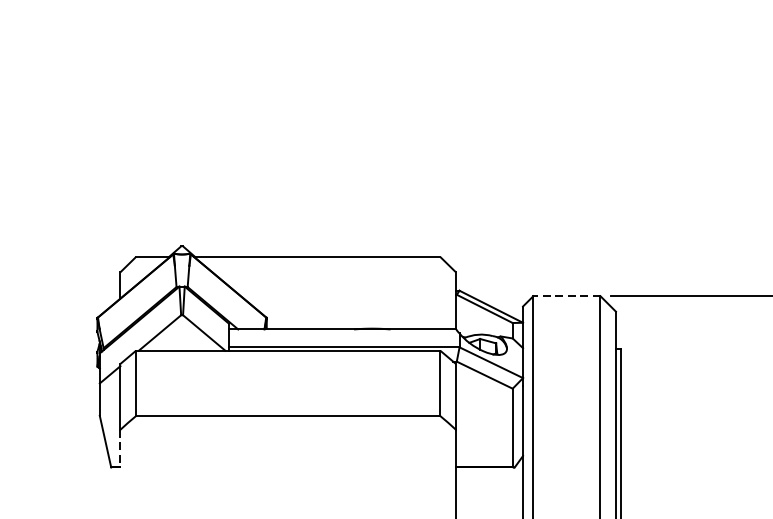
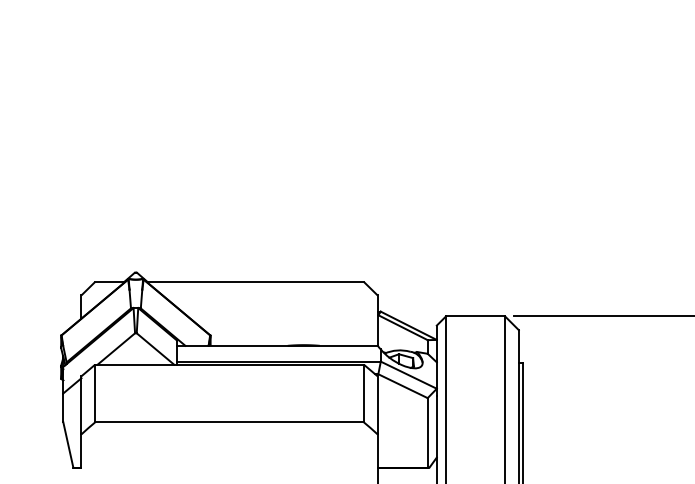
line: (566, 296) -> (475, 316), dashed -> solid
line: (120, 449) -> (81, 451), dashed -> solid

